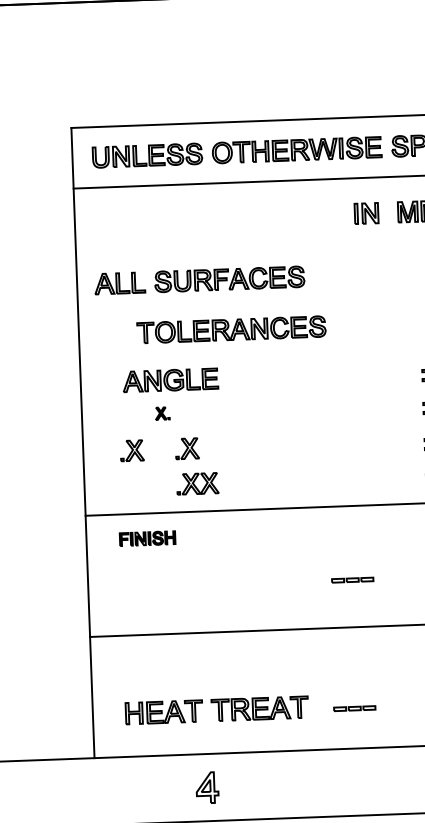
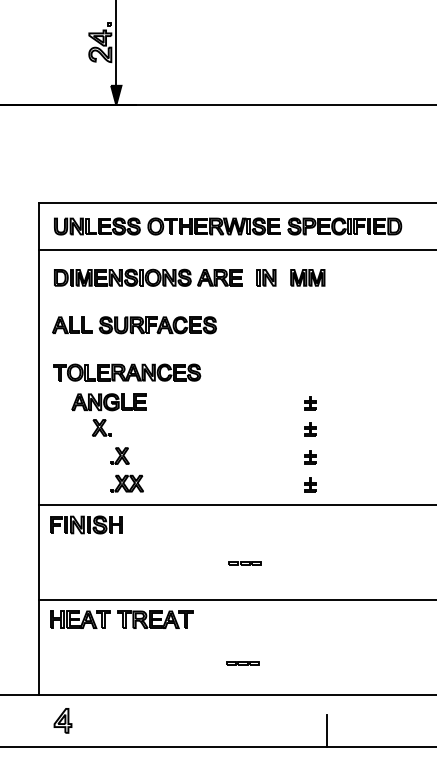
part: (215, 218) -> (148, 277), added
part: (232, 329) -> (127, 372), moved
part: (162, 413) -> (101, 427), size x1.67
part: (131, 450) -> (76, 455), removed
part: (147, 538) -> (86, 524), size x1.67
part: (216, 710) -> (121, 619), moved
part: (206, 787) -> (62, 720), moved

